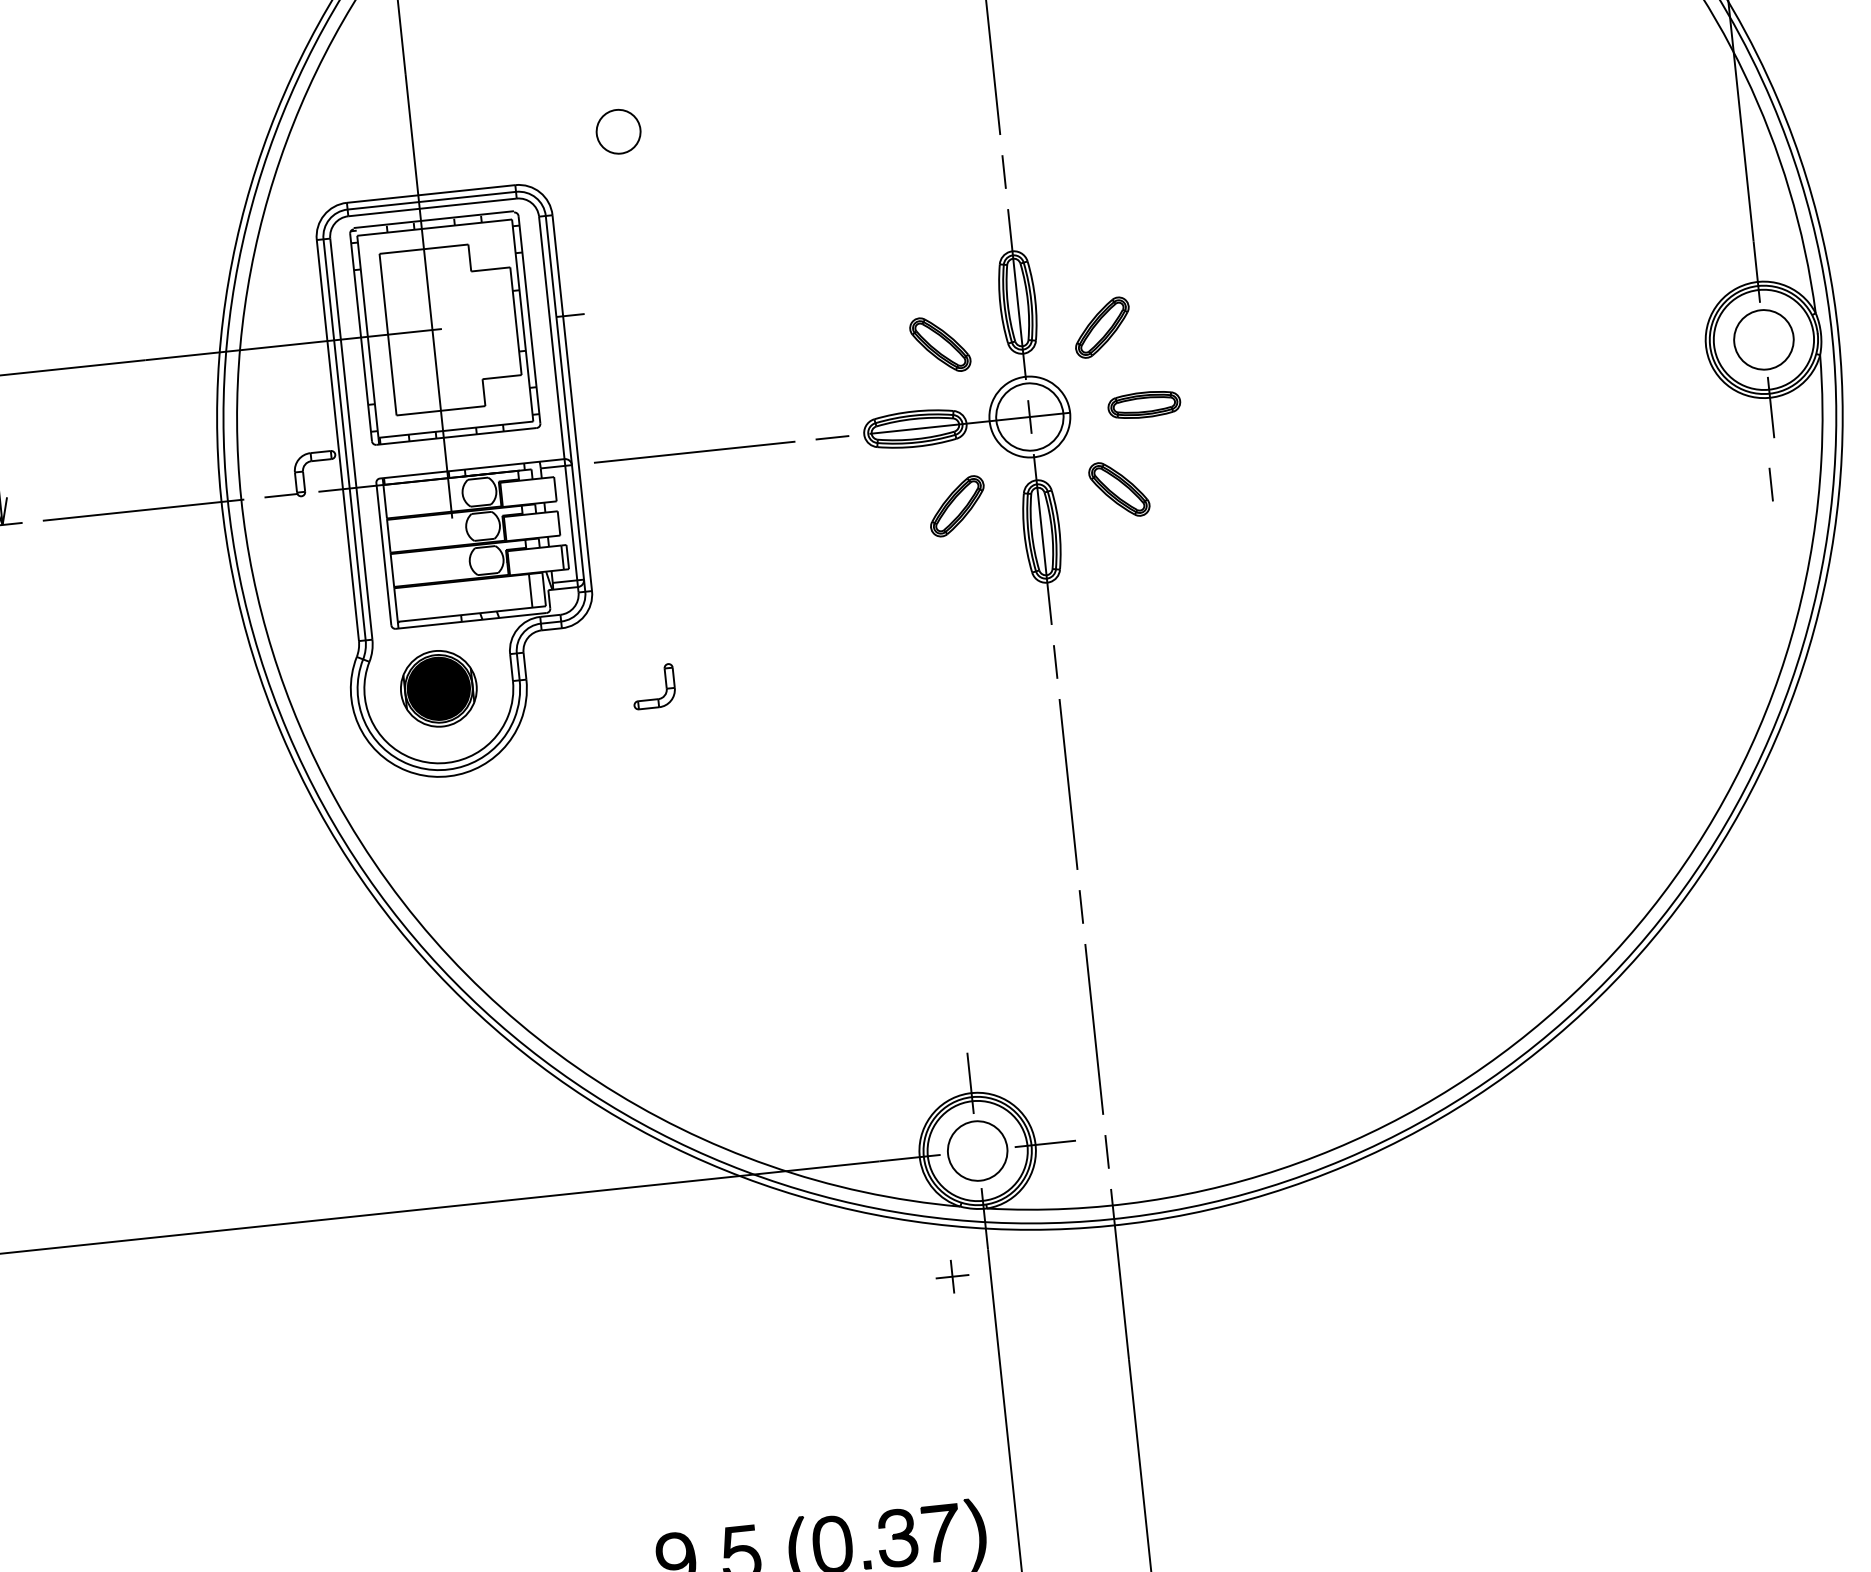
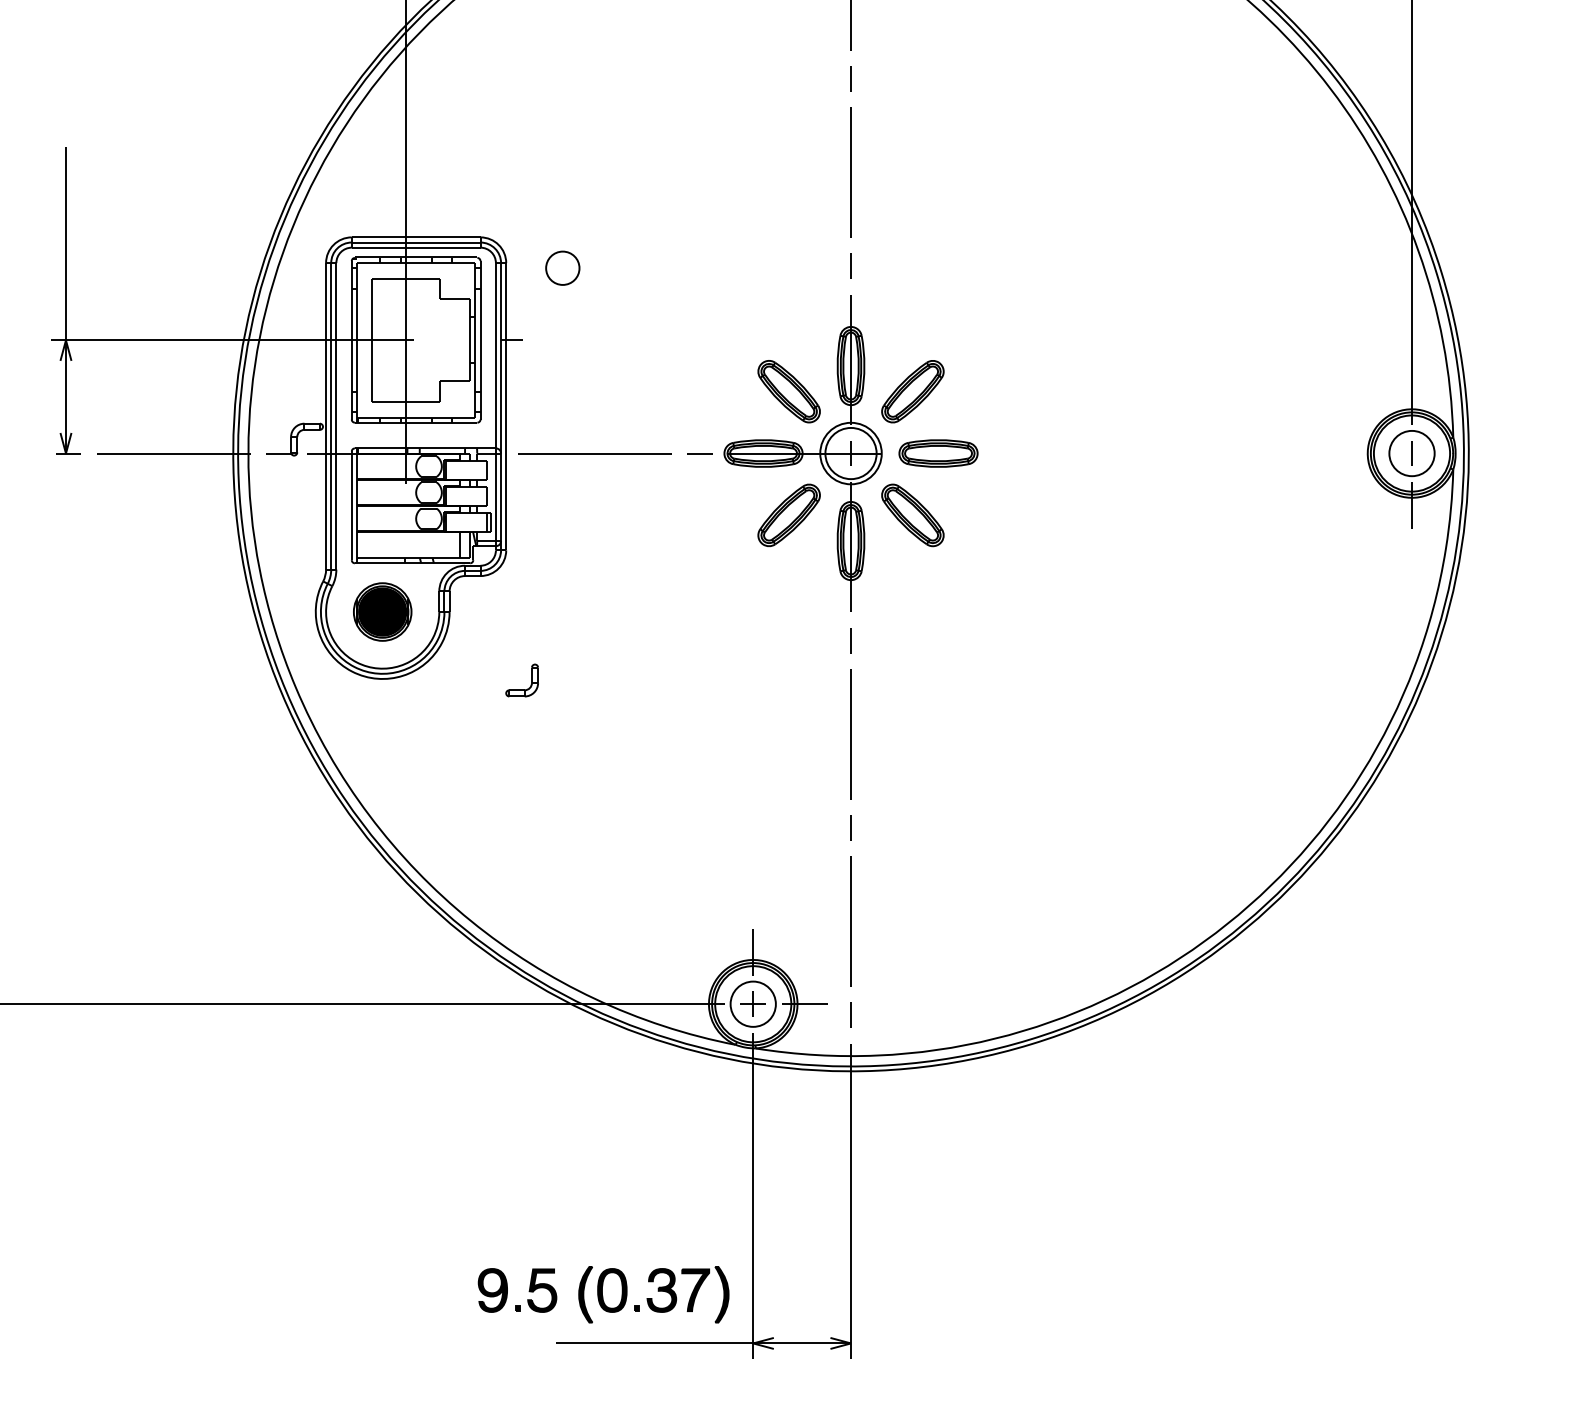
part: (618, 130) -> (562, 267), moved
part: (1101, 327) -> (912, 391), size x1.43
part: (939, 344) -> (788, 391), size x1.43
part: (1144, 404) -> (938, 453), size x1.43
line: (1770, 484) -> (1411, 453), moved
part: (1118, 489) -> (912, 515), size x1.43
part: (956, 505) -> (788, 514), size x1.43
part: (653, 698) -> (521, 689), moved
part: (951, 1275) -> (752, 1003), moved

